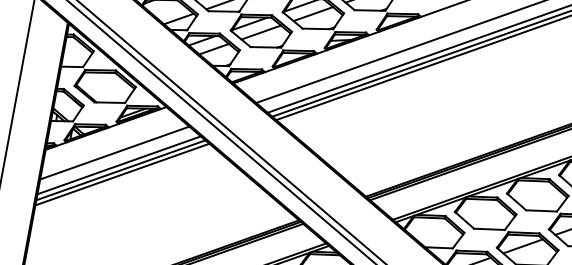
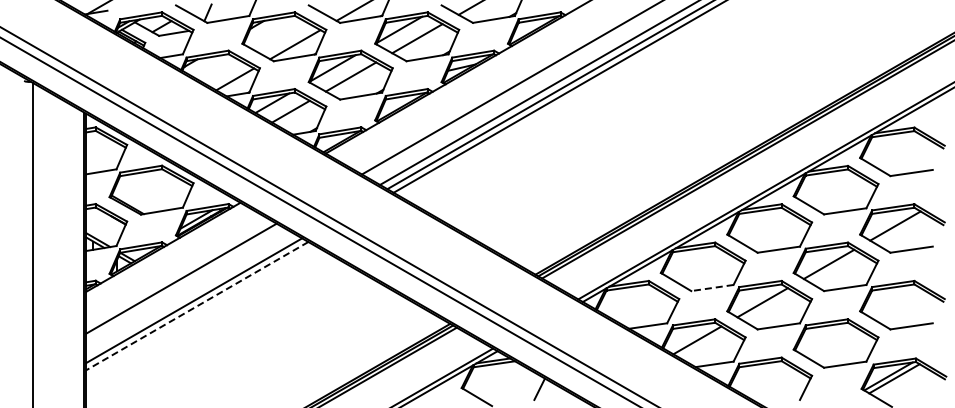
line: (119, 165) -> (190, 294), removed
line: (121, 174) -> (196, 306), solid -> dashed
line: (488, 229) -> (711, 288), solid -> dashed

